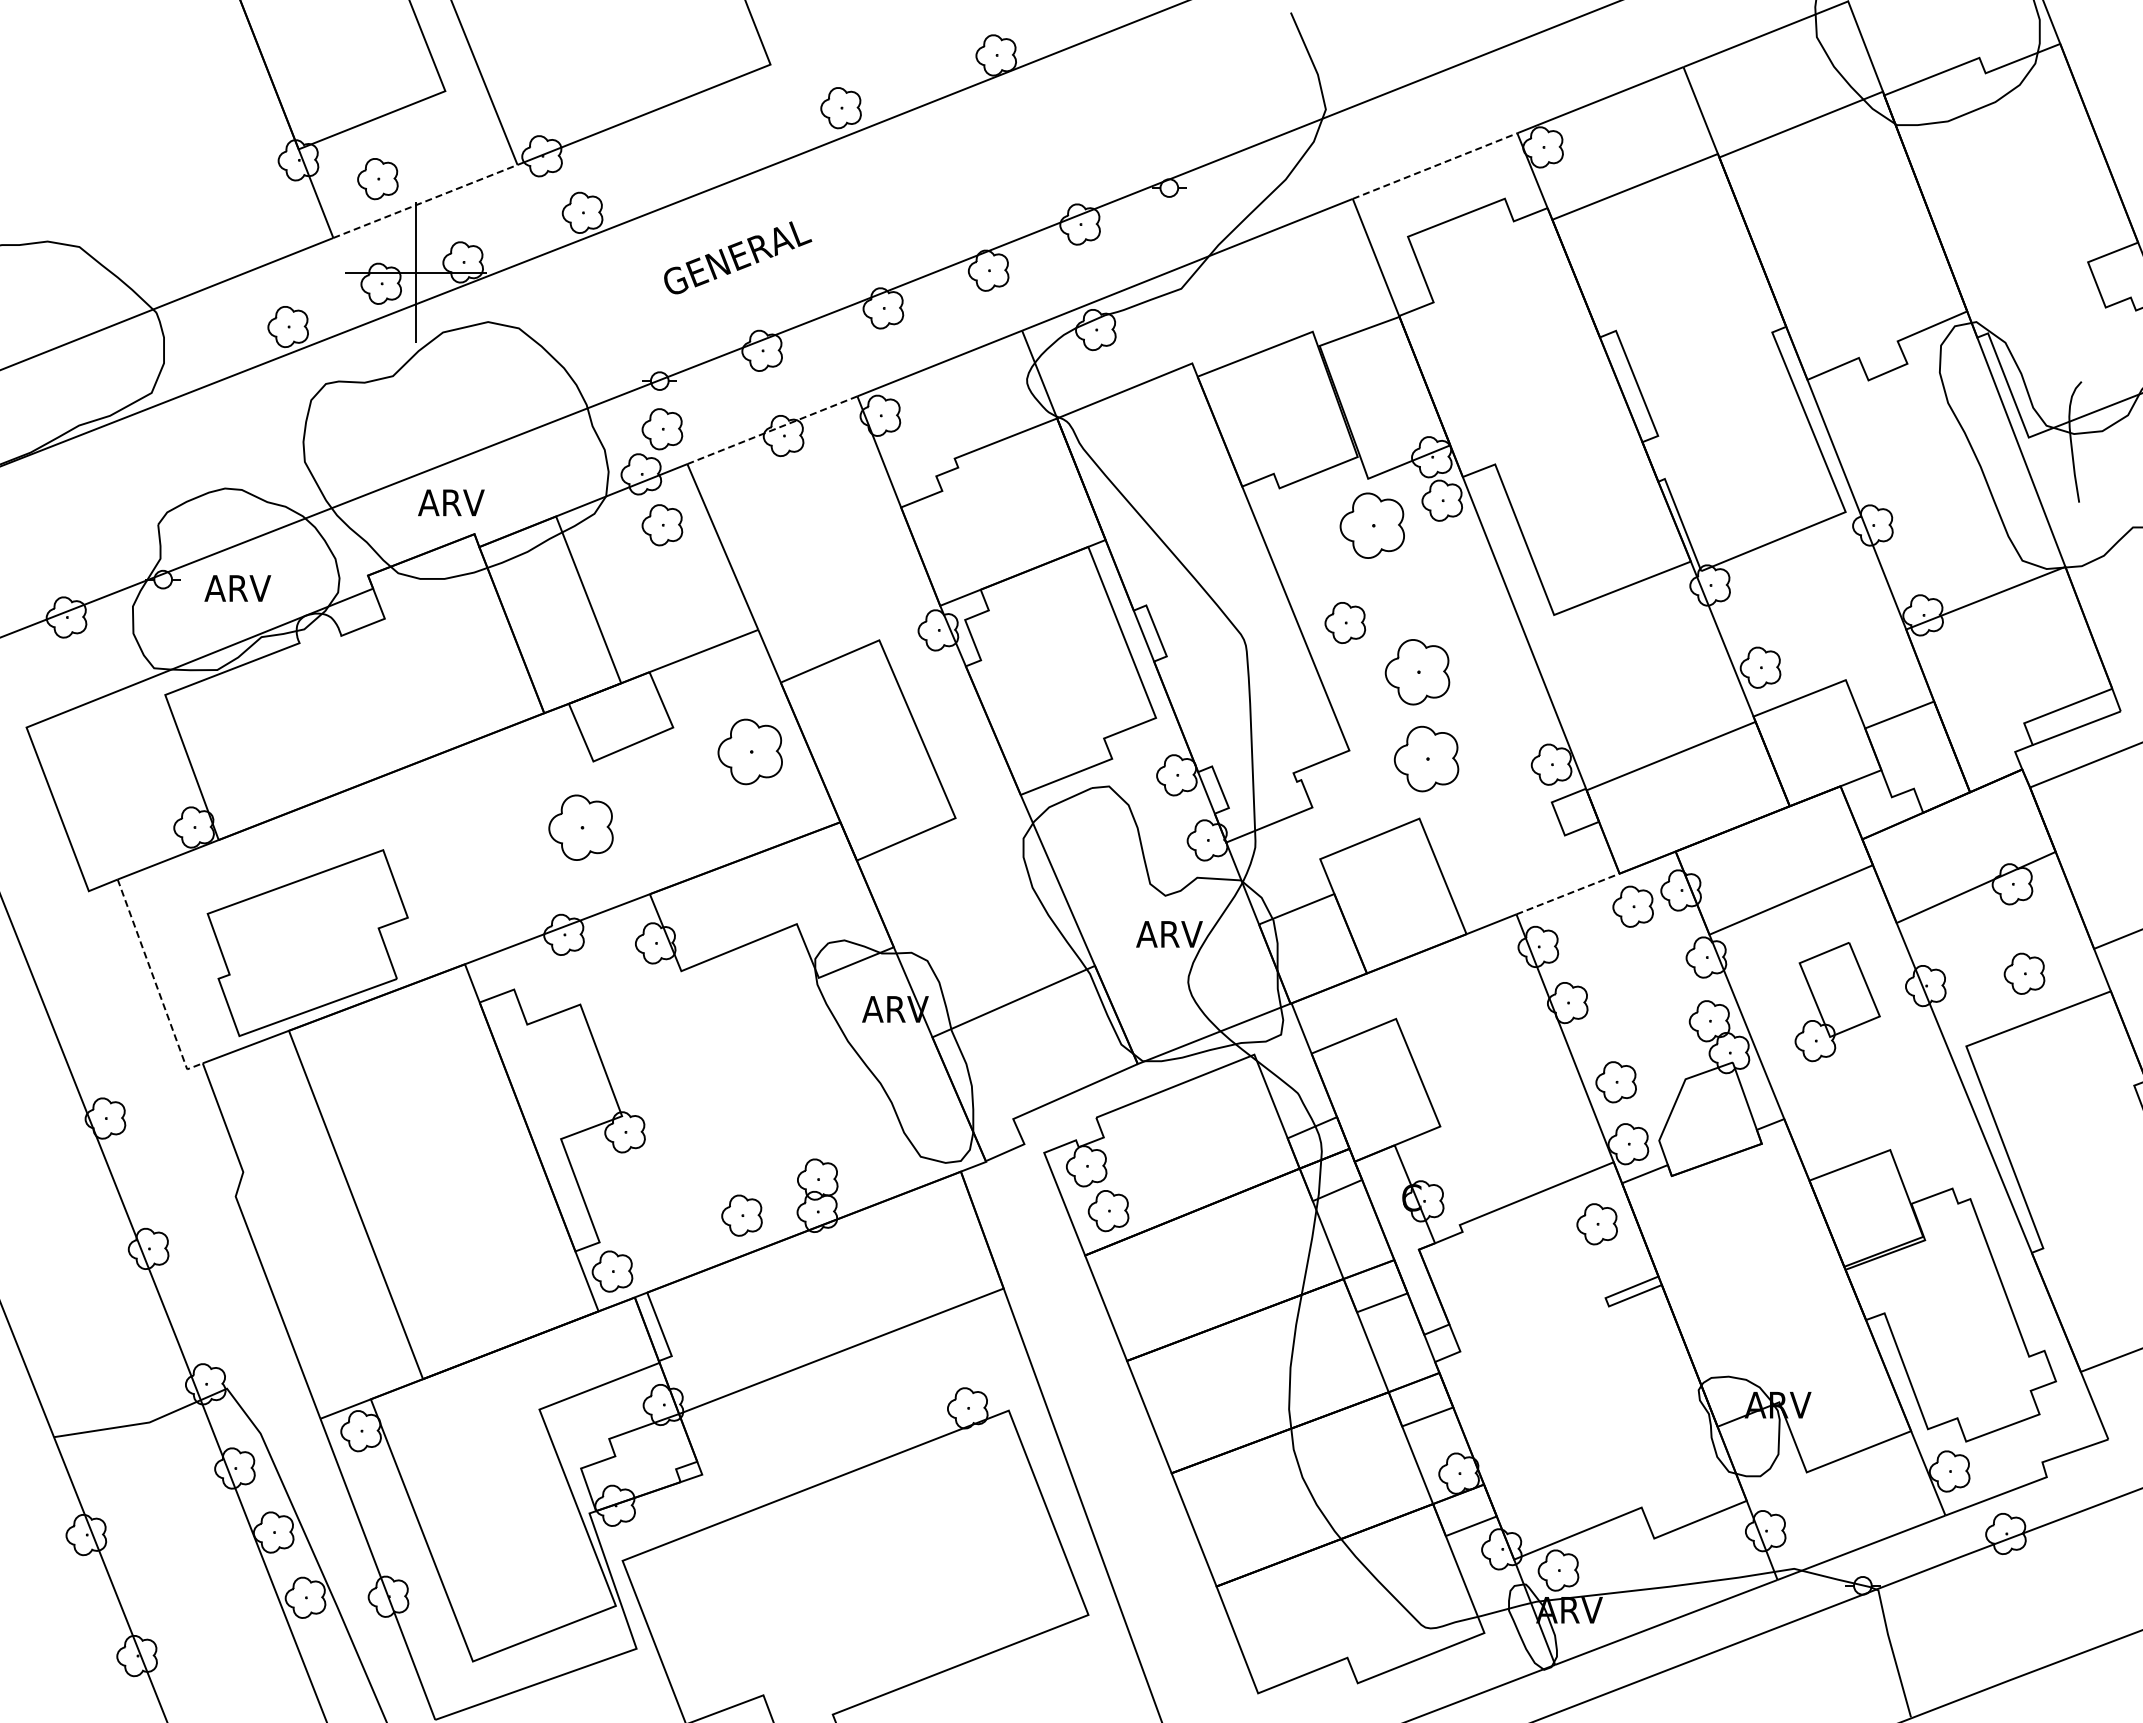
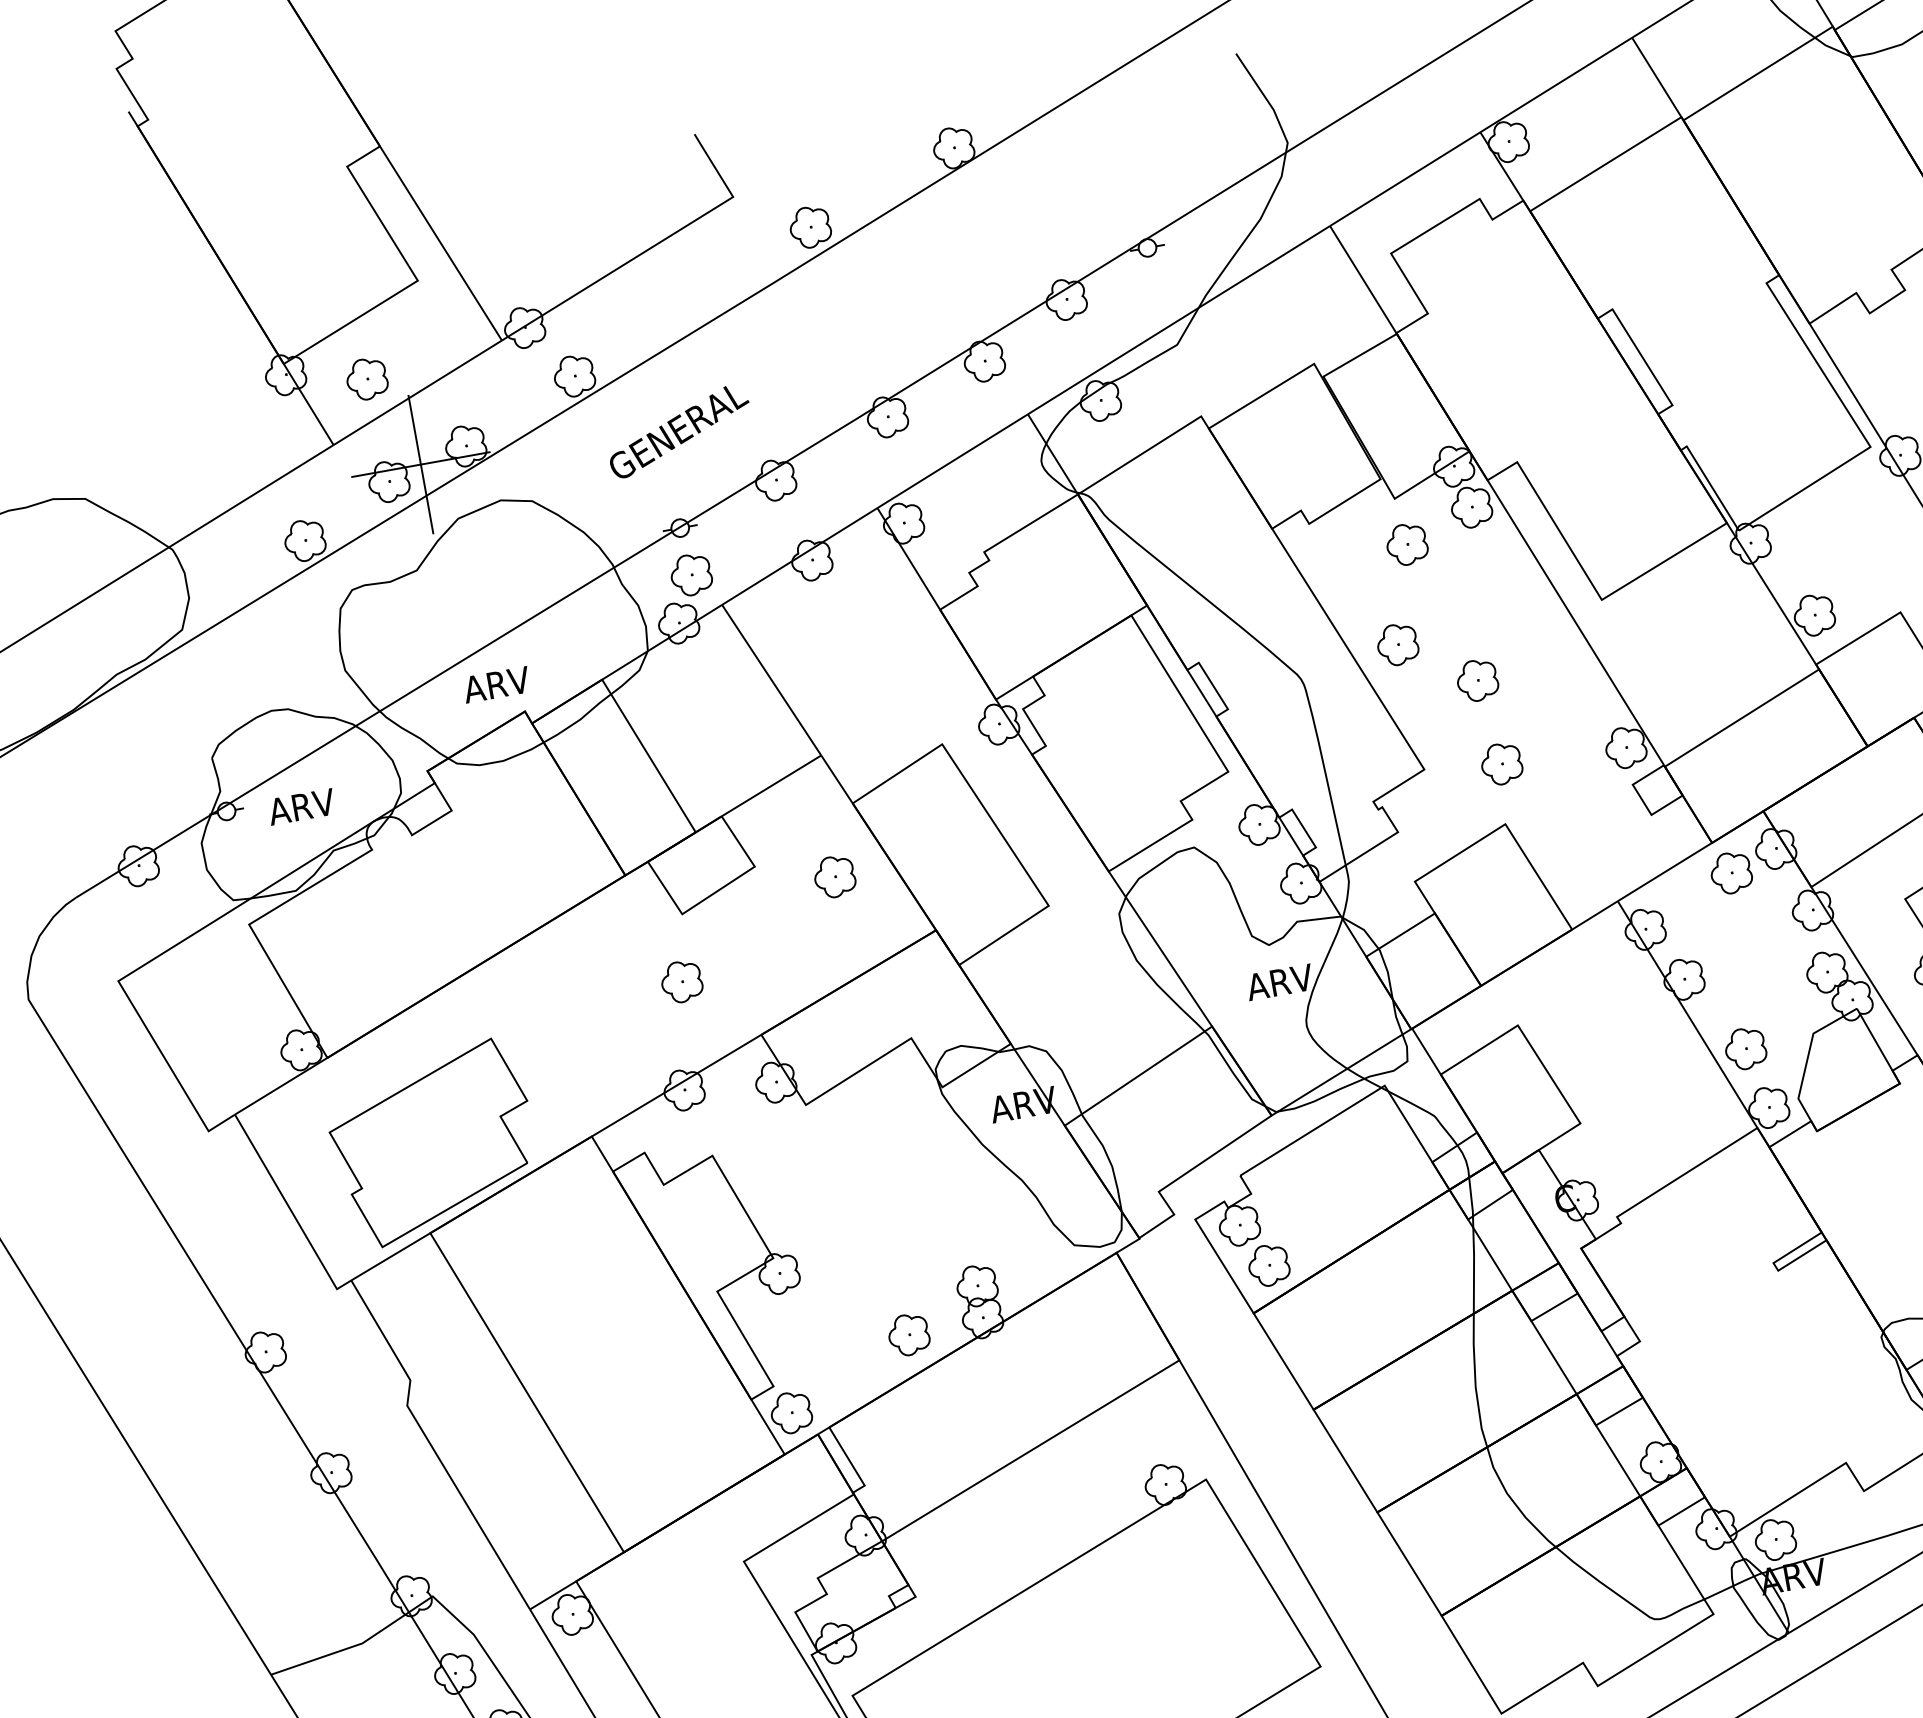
line: (1435, 166) -> (1405, 179), dashed -> solid
line: (425, 201) -> (417, 392), dashed -> solid
text: (738, 257) -> (679, 431), moved
line: (772, 430) -> (799, 556), dashed -> solid
part: (662, 525) -> (708, 669), removed
part: (1371, 526) -> (1406, 545), size x0.62
part: (1417, 672) -> (1477, 680), size x0.62
part: (749, 751) -> (834, 876), size x0.62
part: (1426, 758) -> (1501, 763), size x0.62
part: (580, 828) -> (681, 982), size x0.62
line: (1568, 893) -> (1665, 871), dashed -> solid
line: (155, 983) -> (290, 1210), dashed -> solid
part: (1596, 1224) -> (1751, 1192), removed

